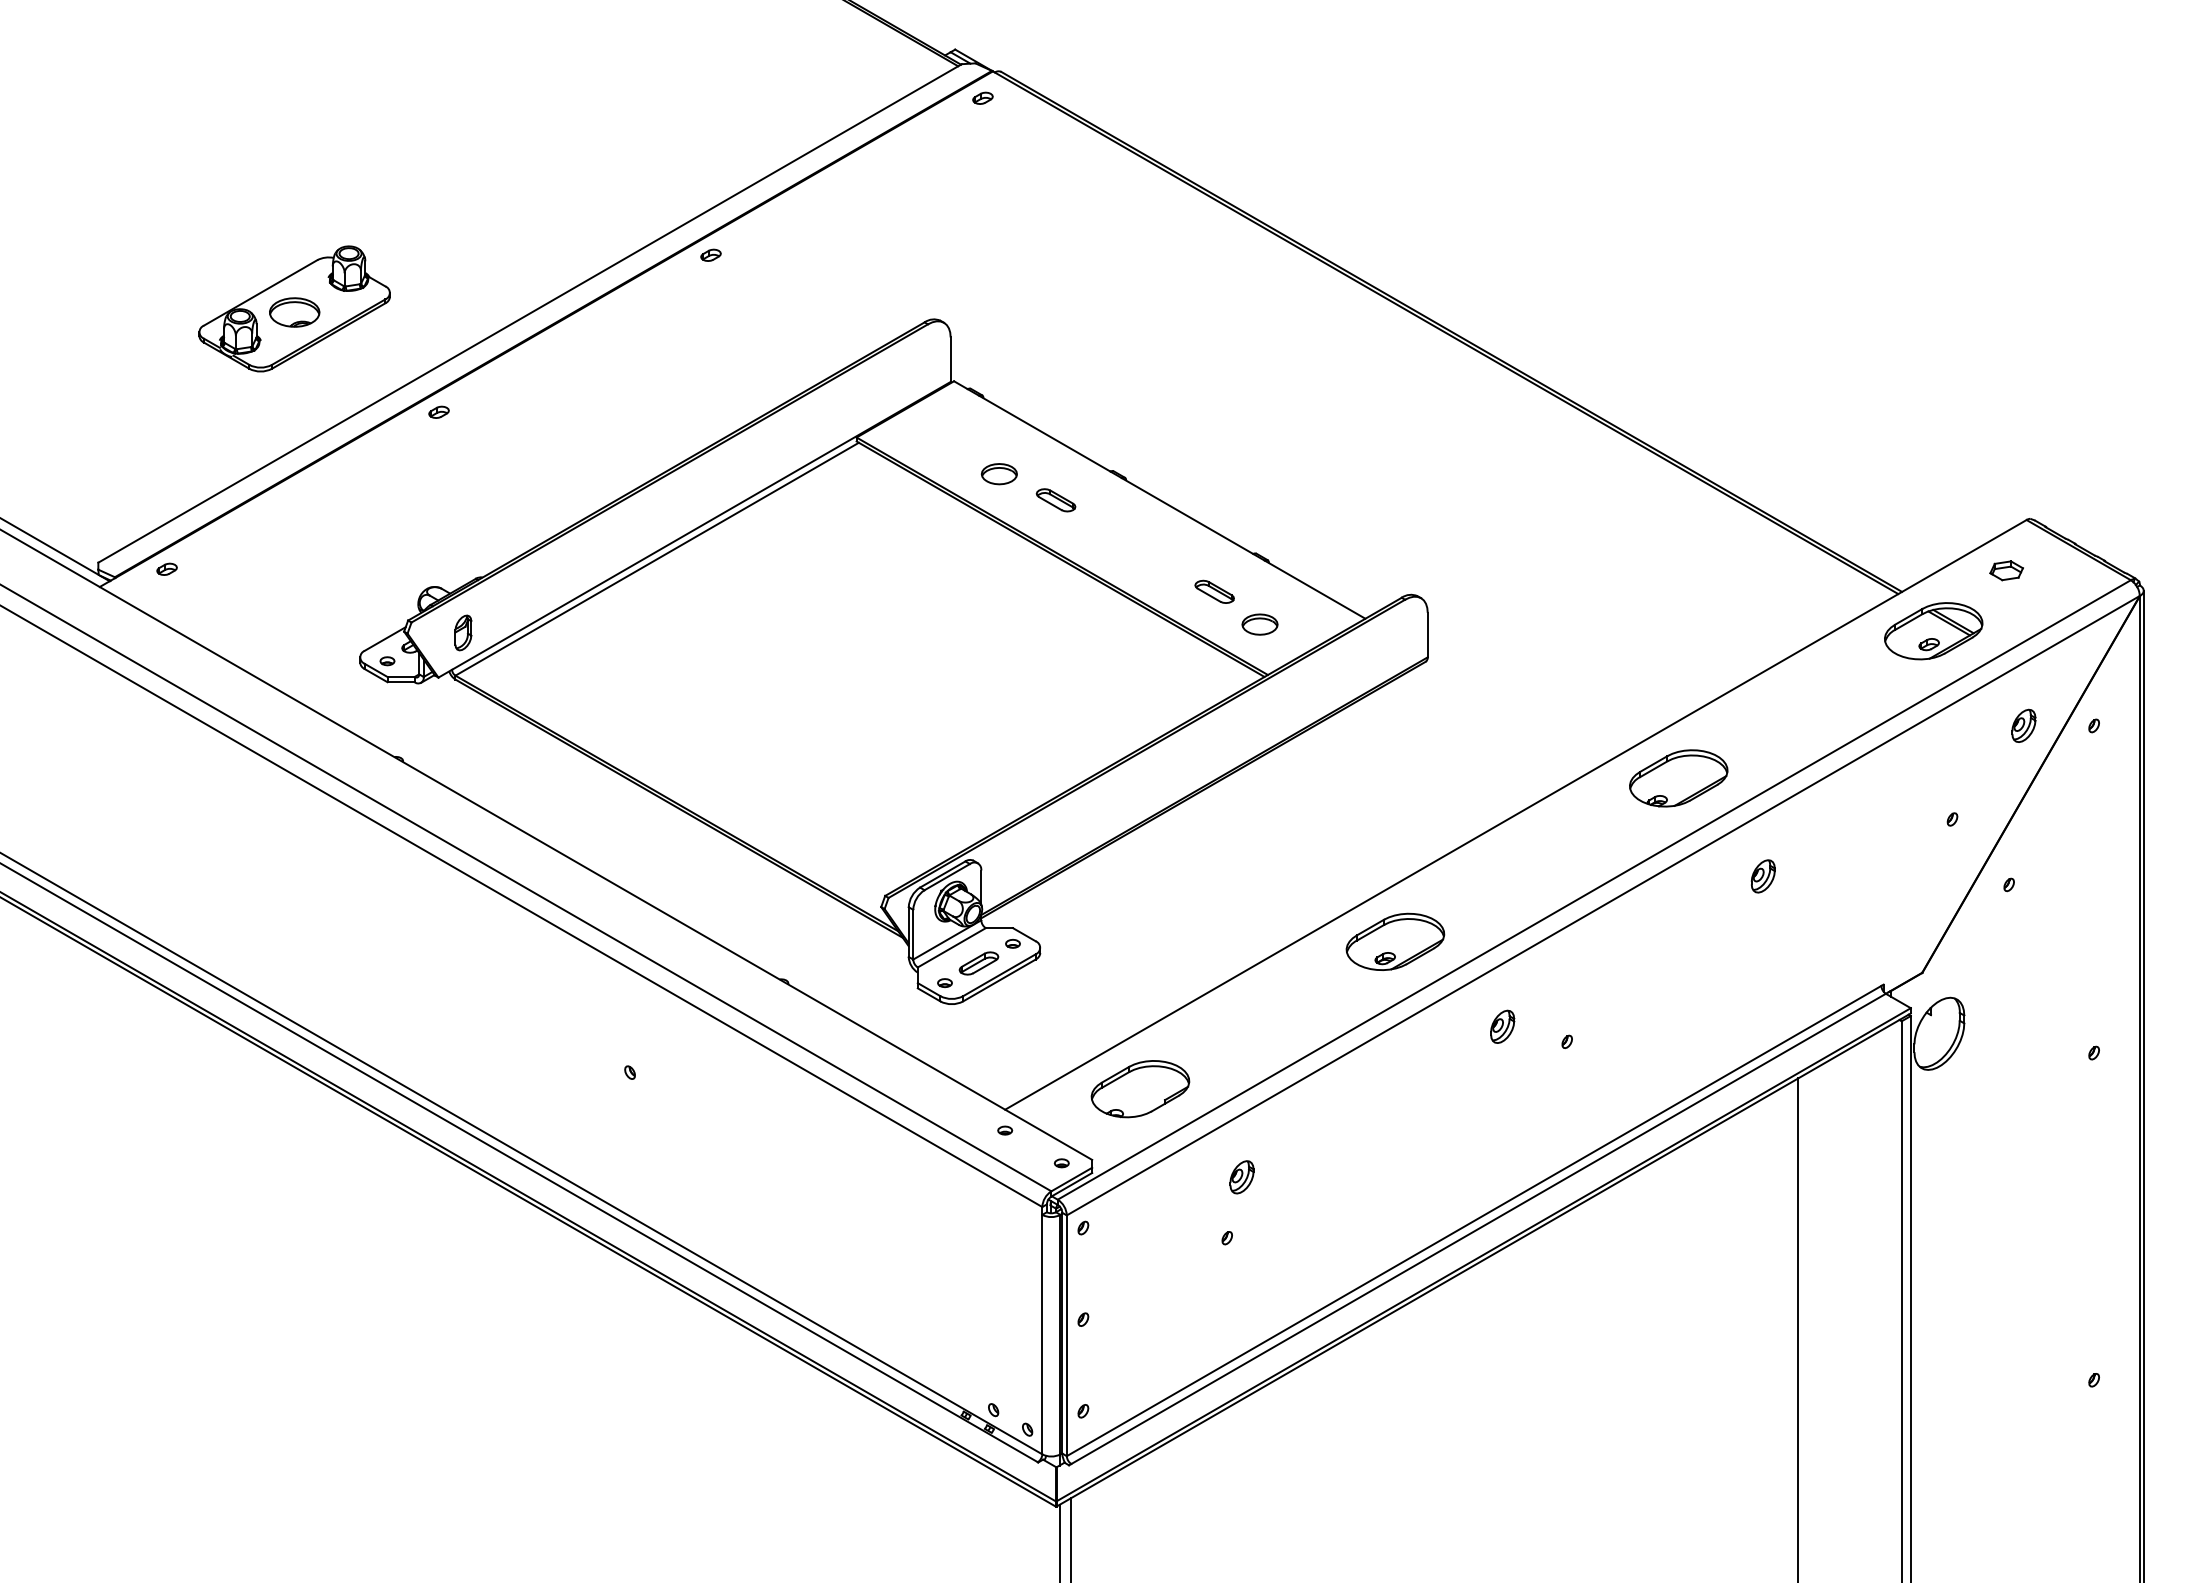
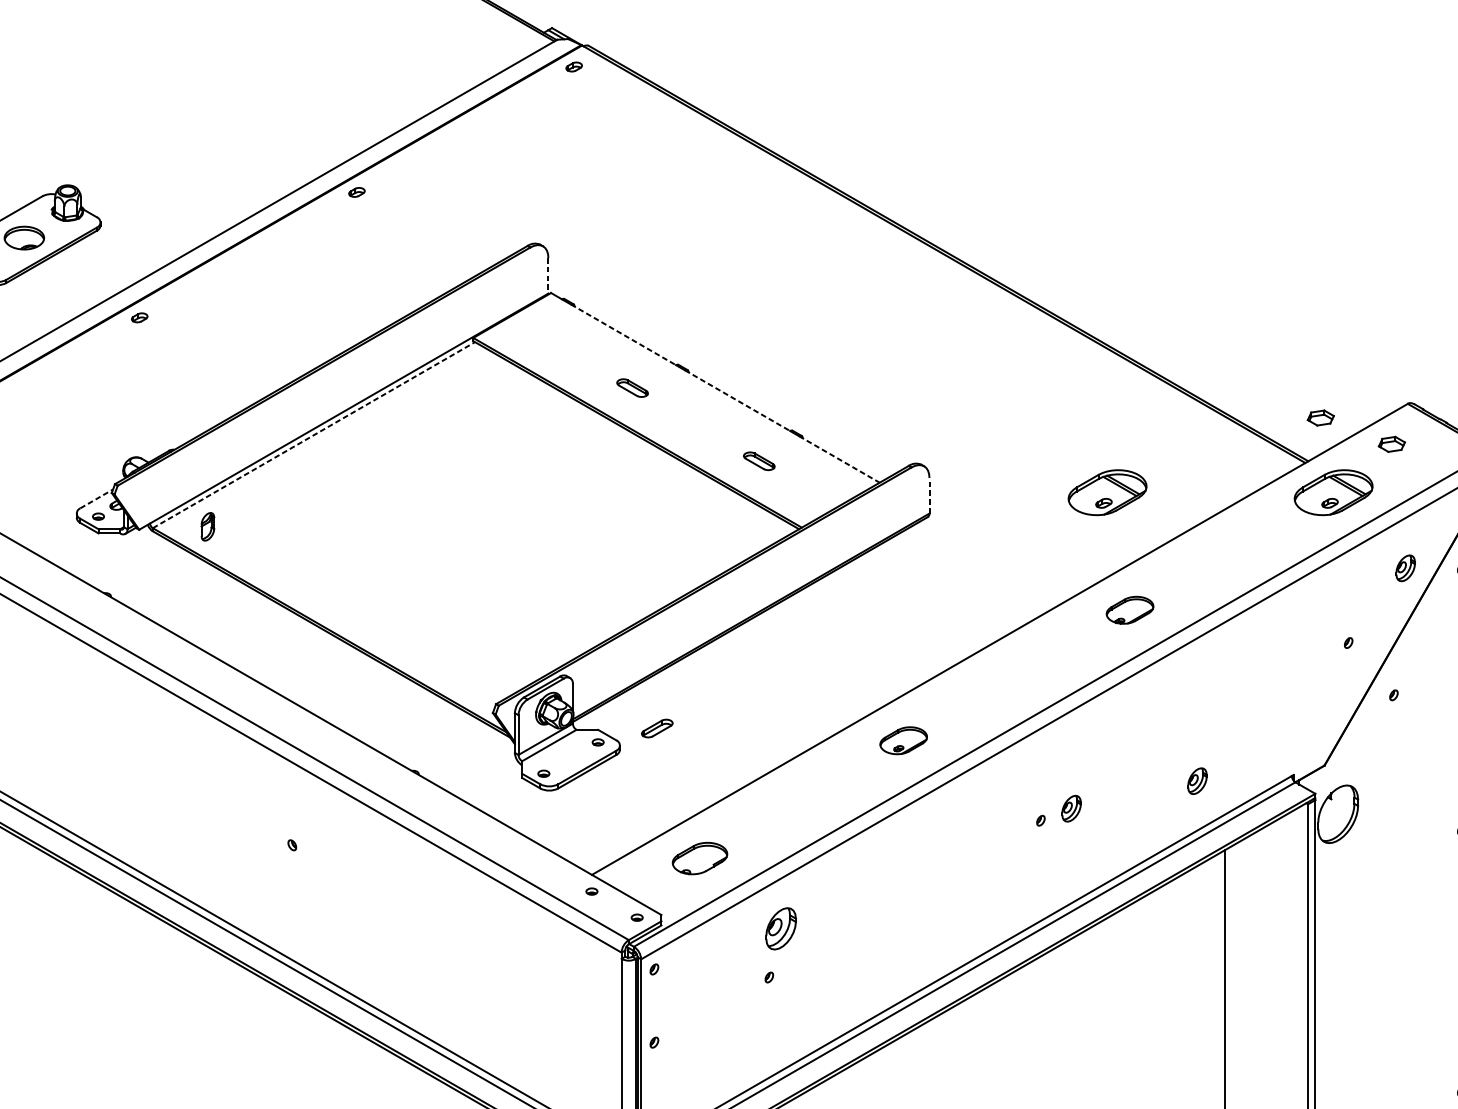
line: (950, 360) -> (548, 276), solid -> dashed
line: (1044, 433) -> (623, 334), solid -> dashed
part: (998, 474) -> (586, 367), removed
line: (1187, 516) -> (737, 401), solid -> dashed
part: (1917, 537) -> (1320, 417), added
line: (657, 559) -> (314, 435), solid -> dashed
line: (1315, 589) -> (839, 459), solid -> dashed
part: (1259, 624) -> (795, 487), removed
part: (1650, 631) -> (1107, 492), added
part: (463, 632) -> (207, 526), moved
line: (1427, 634) -> (929, 495), solid -> dashed
line: (385, 638) -> (96, 498), solid -> dashed
part: (1678, 778) -> (1129, 610), size x0.6
part: (1762, 876) -> (1196, 781), moved
part: (1395, 941) -> (903, 740), size x0.6
part: (978, 963) -> (656, 728), moved
part: (1502, 1026) -> (1071, 808), moved
part: (1140, 1089) -> (700, 858), size x0.7
part: (1241, 1177) -> (780, 929), size x1.6

